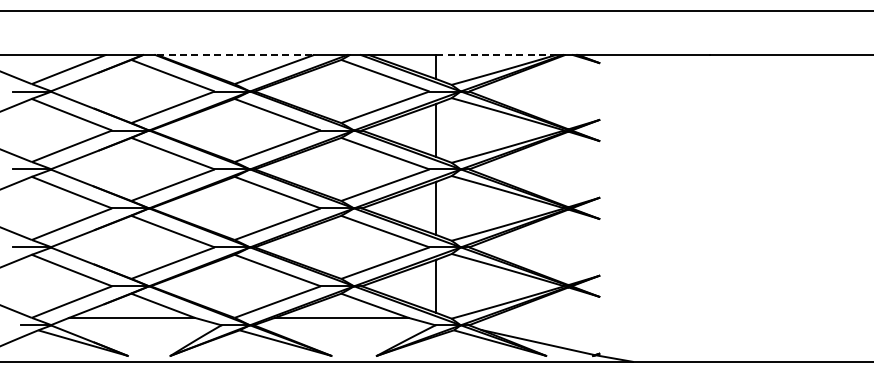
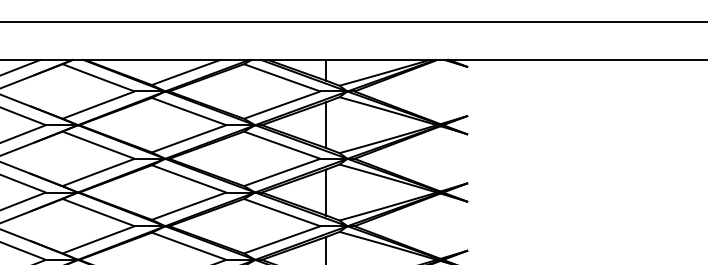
line: (236, 55) -> (153, 60), dashed -> solid
line: (496, 55) -> (378, 60), dashed -> solid

